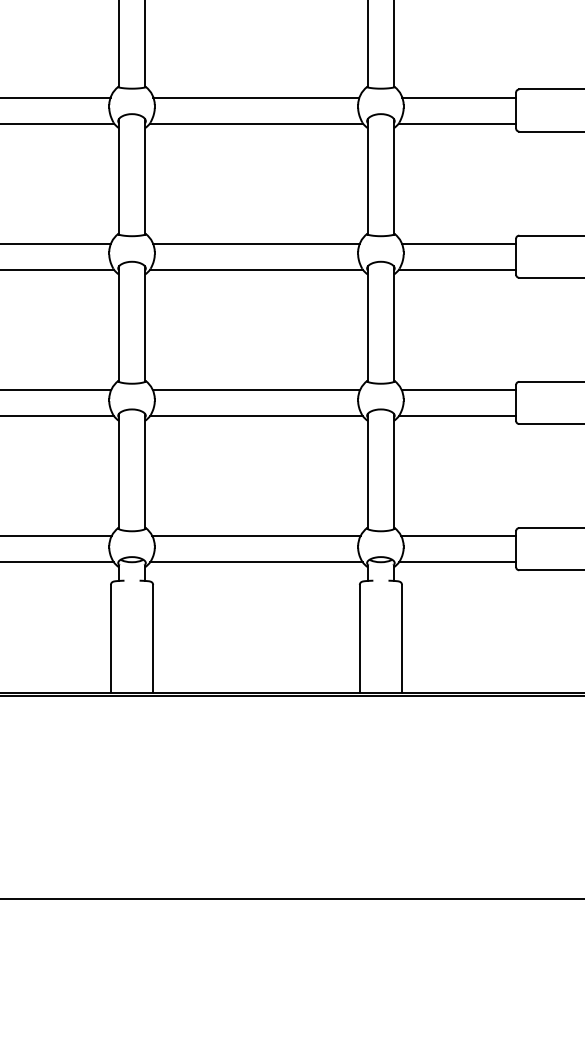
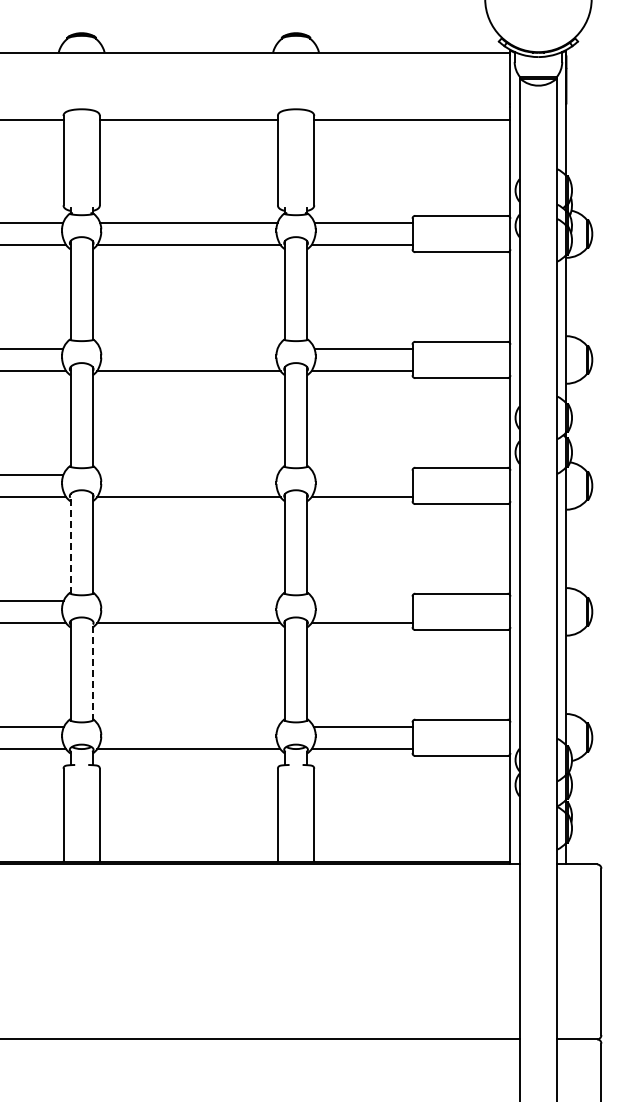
line: (256, 97) -> (188, 348), removed
line: (256, 243) -> (188, 474), removed
line: (459, 243) -> (363, 474), removed
line: (119, 323) -> (70, 543), solid -> dashed
line: (256, 389) -> (188, 600), removed
line: (459, 389) -> (363, 600), removed
line: (144, 471) -> (92, 670), solid -> dashed
line: (256, 536) -> (188, 726), removed

